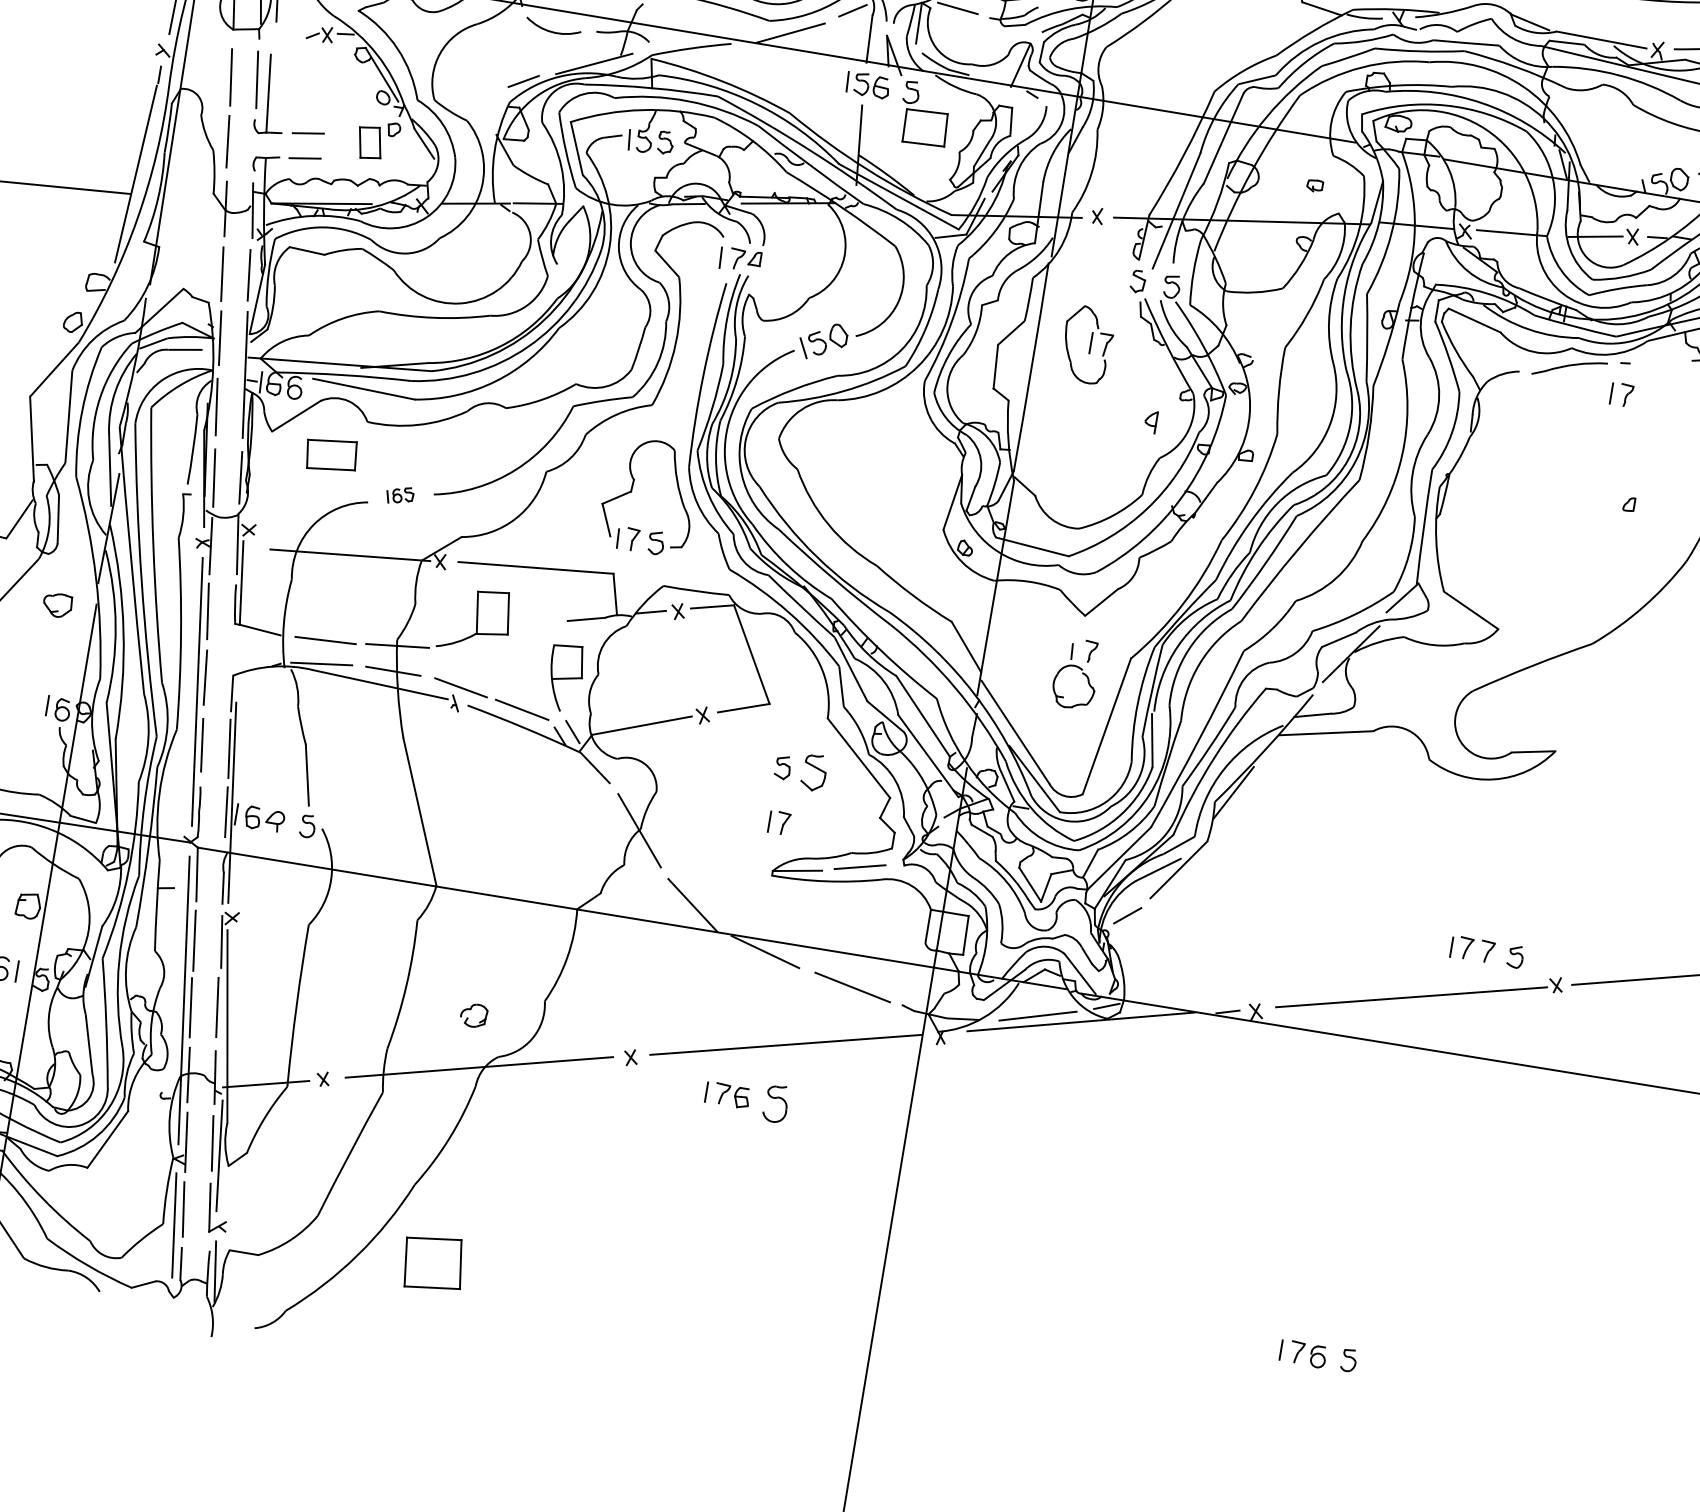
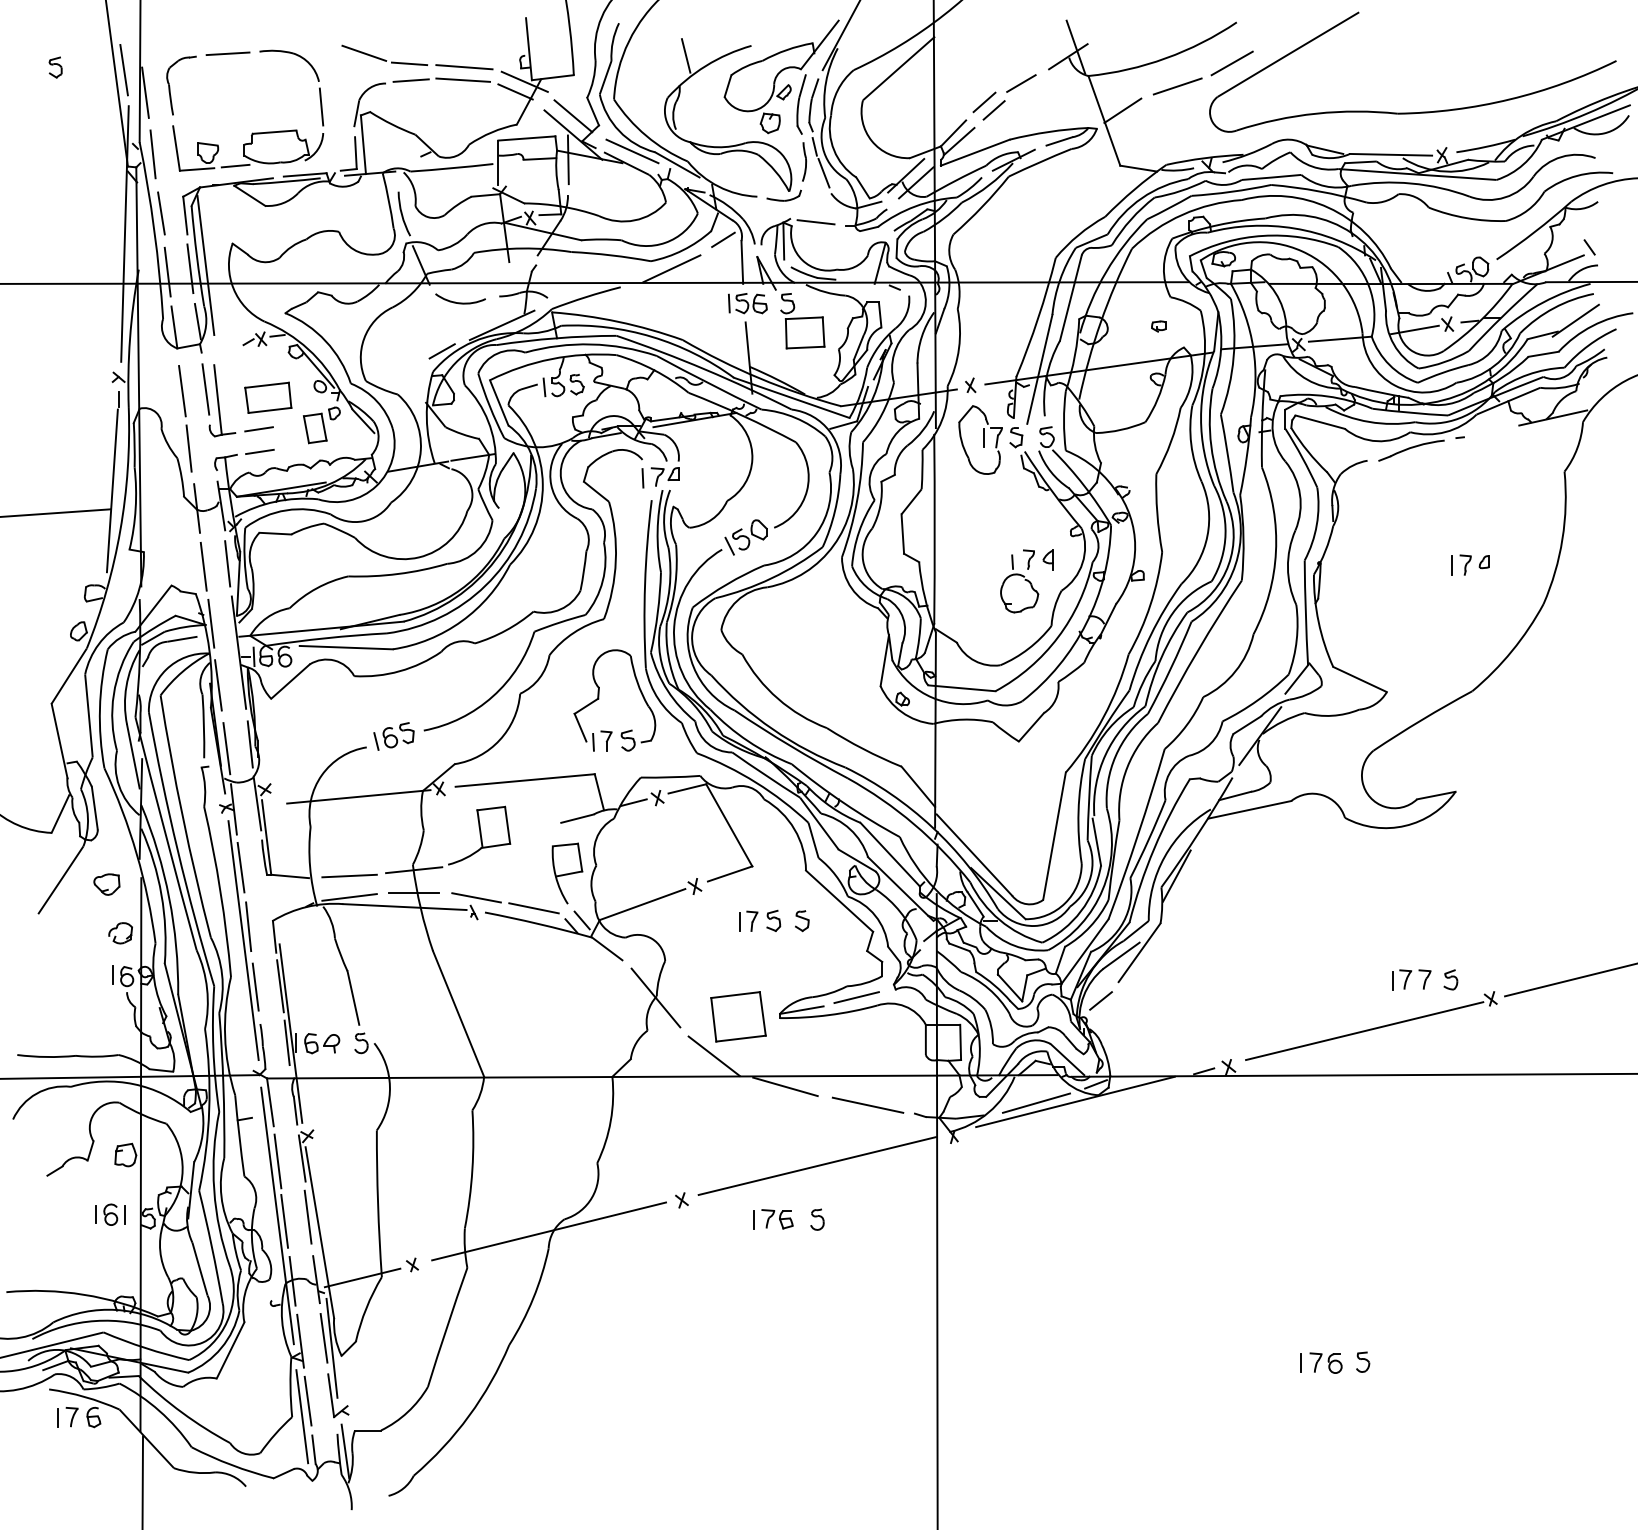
part: (1087, 344) -> (980, 439), moved
part: (1621, 394) -> (1461, 564), moved
part: (331, 454) -> (268, 397), moved
part: (399, 495) -> (393, 736), size x1.67
part: (1076, 674) -> (1019, 581), moved
part: (814, 773) -> (802, 921), size x0.62
part: (779, 821) -> (748, 920), moved
part: (473, 1015) -> (120, 933), moved
part: (776, 1103) -> (817, 1219), size x0.62
part: (433, 1262) -> (738, 1016), moved

